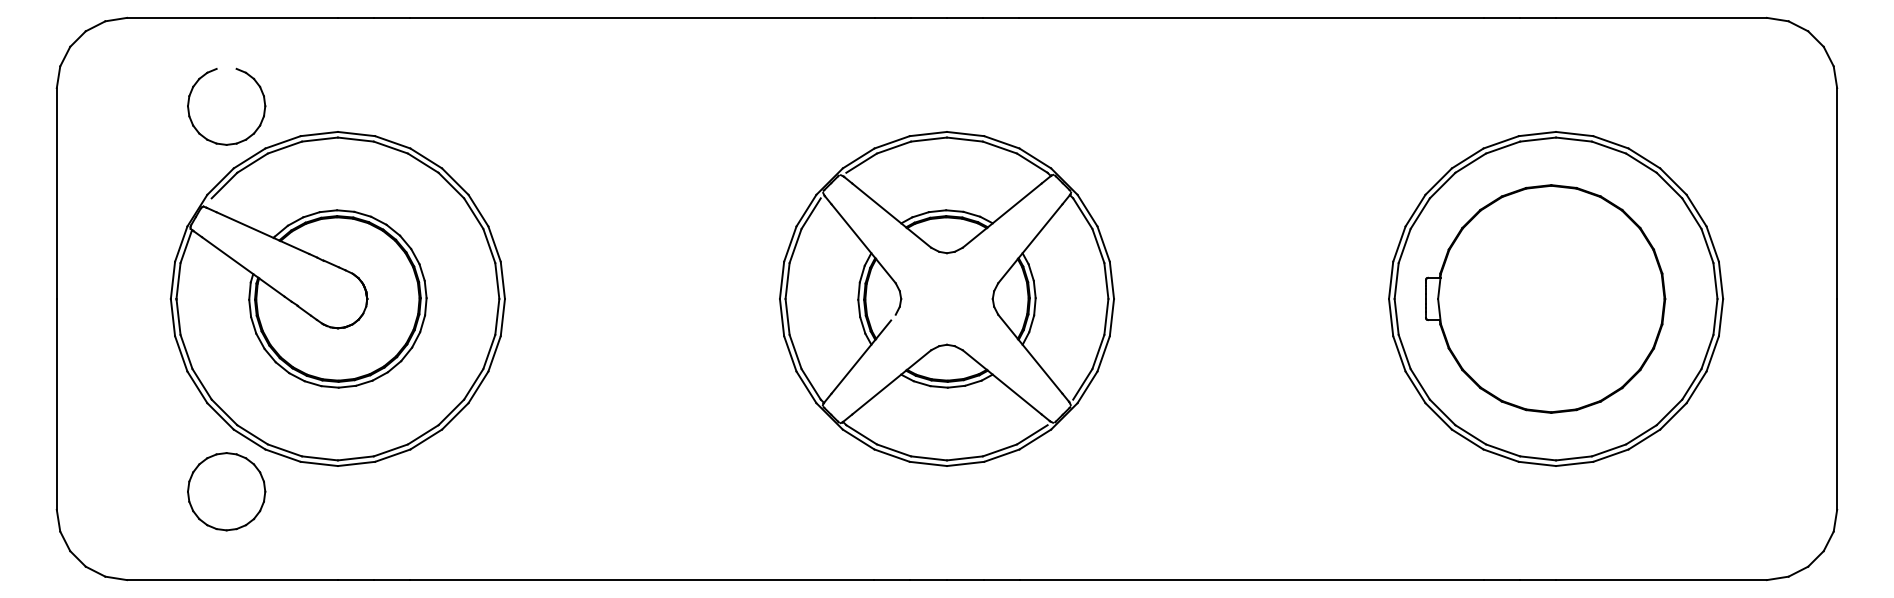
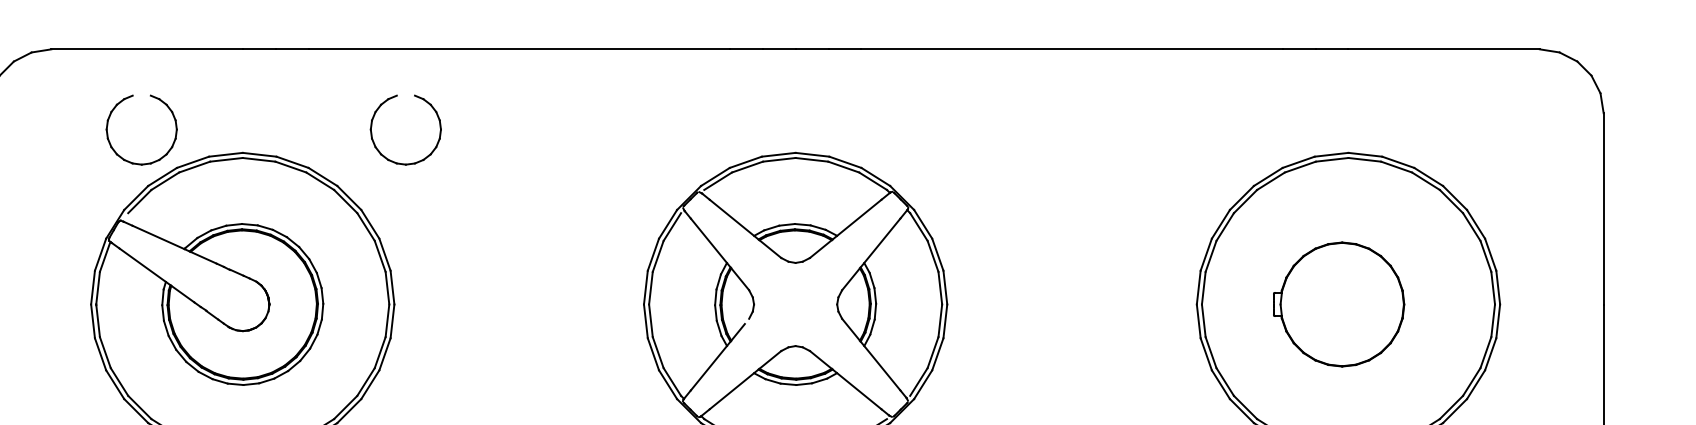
part: (483, 120) -> (374, 142), added
part: (1545, 298) -> (1338, 304), size x0.6

